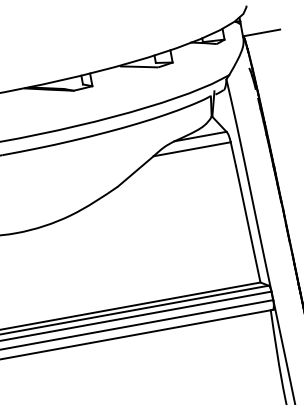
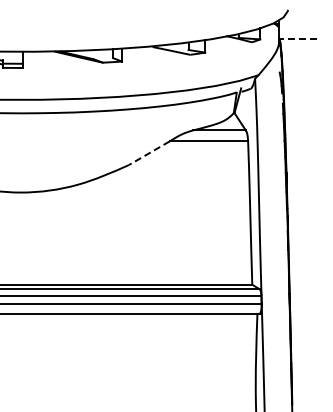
line: (262, 32) -> (298, 39), solid -> dashed
line: (134, 171) -> (148, 153), solid -> dashed

